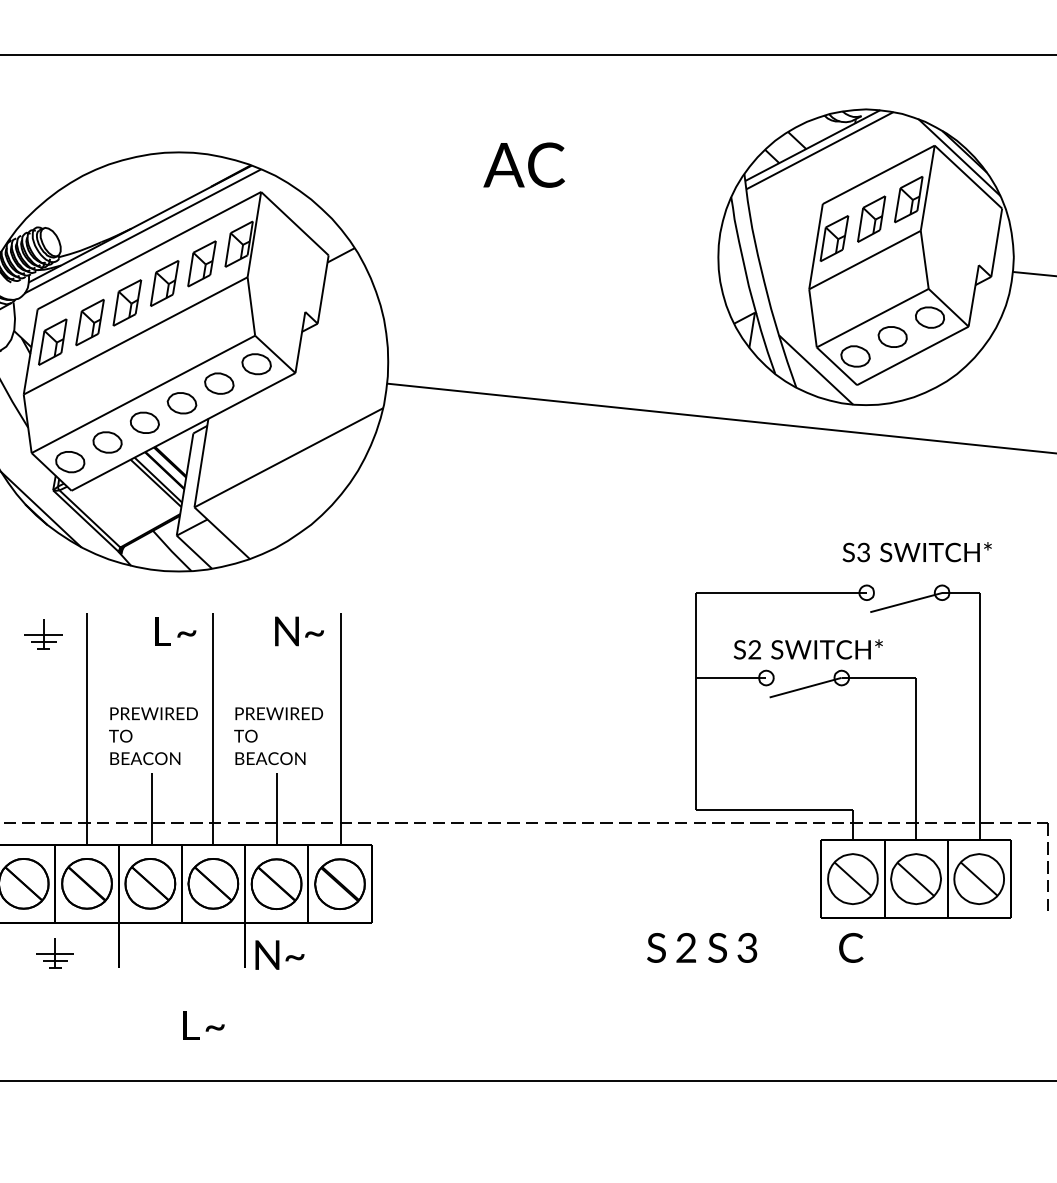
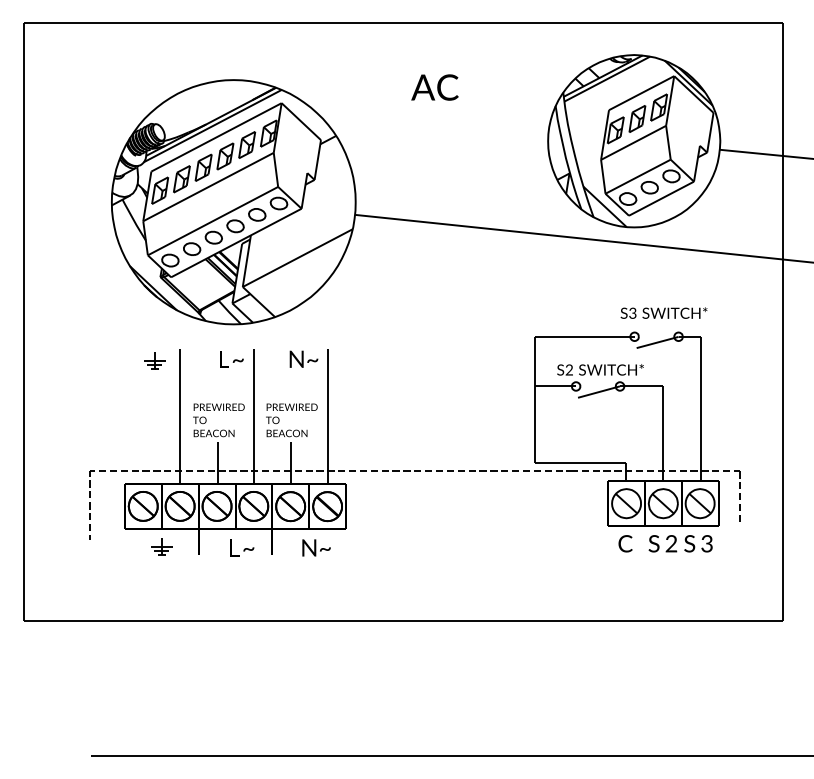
text: (701, 947) -> (680, 543), moved
text: (279, 954) -> (316, 547), moved
text: (204, 1024) -> (242, 547), moved

